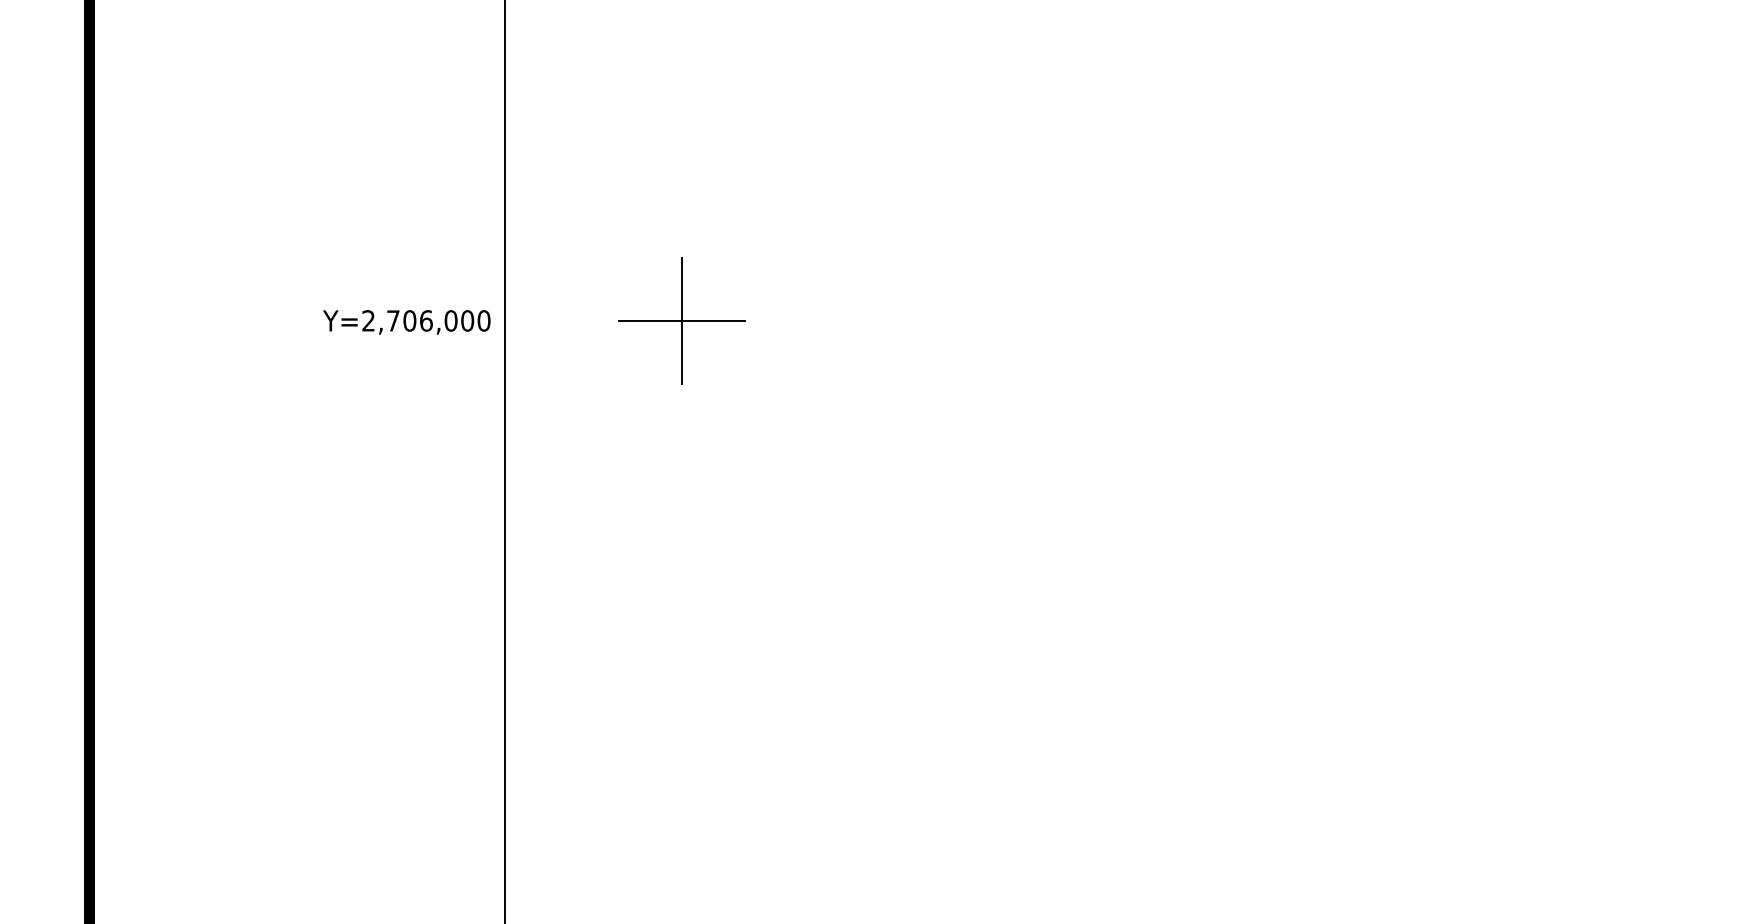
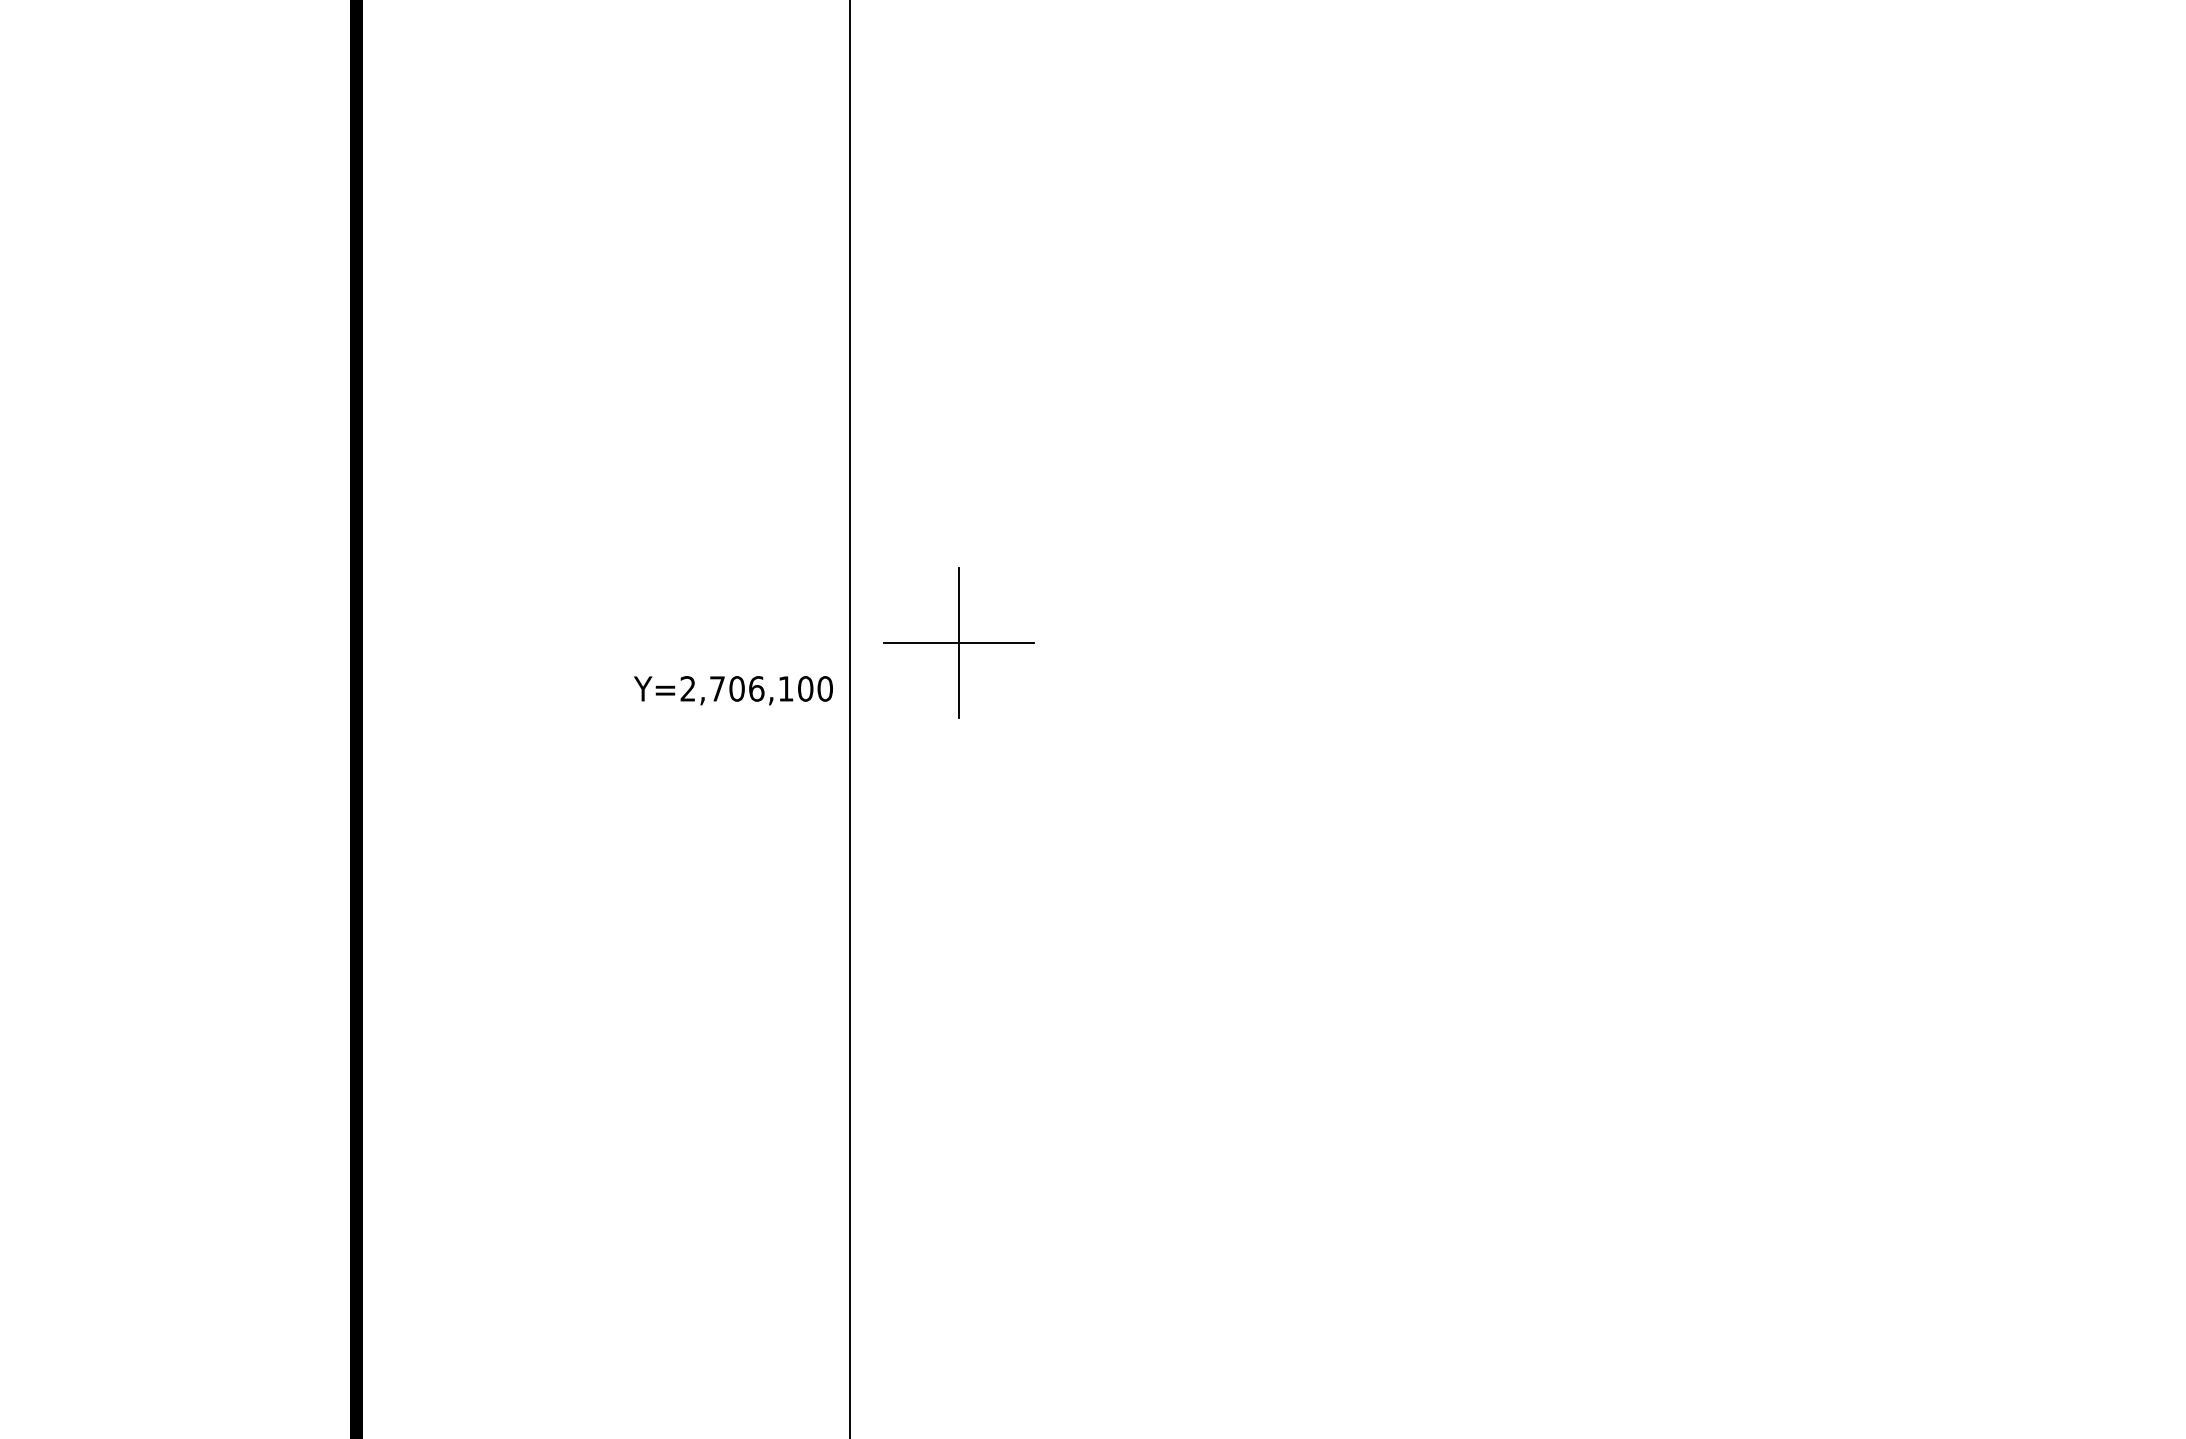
text: (450, 320) -> (785, 688), Y=2,706,000 -> Y=2,706,100
part: (681, 320) -> (958, 642), moved

